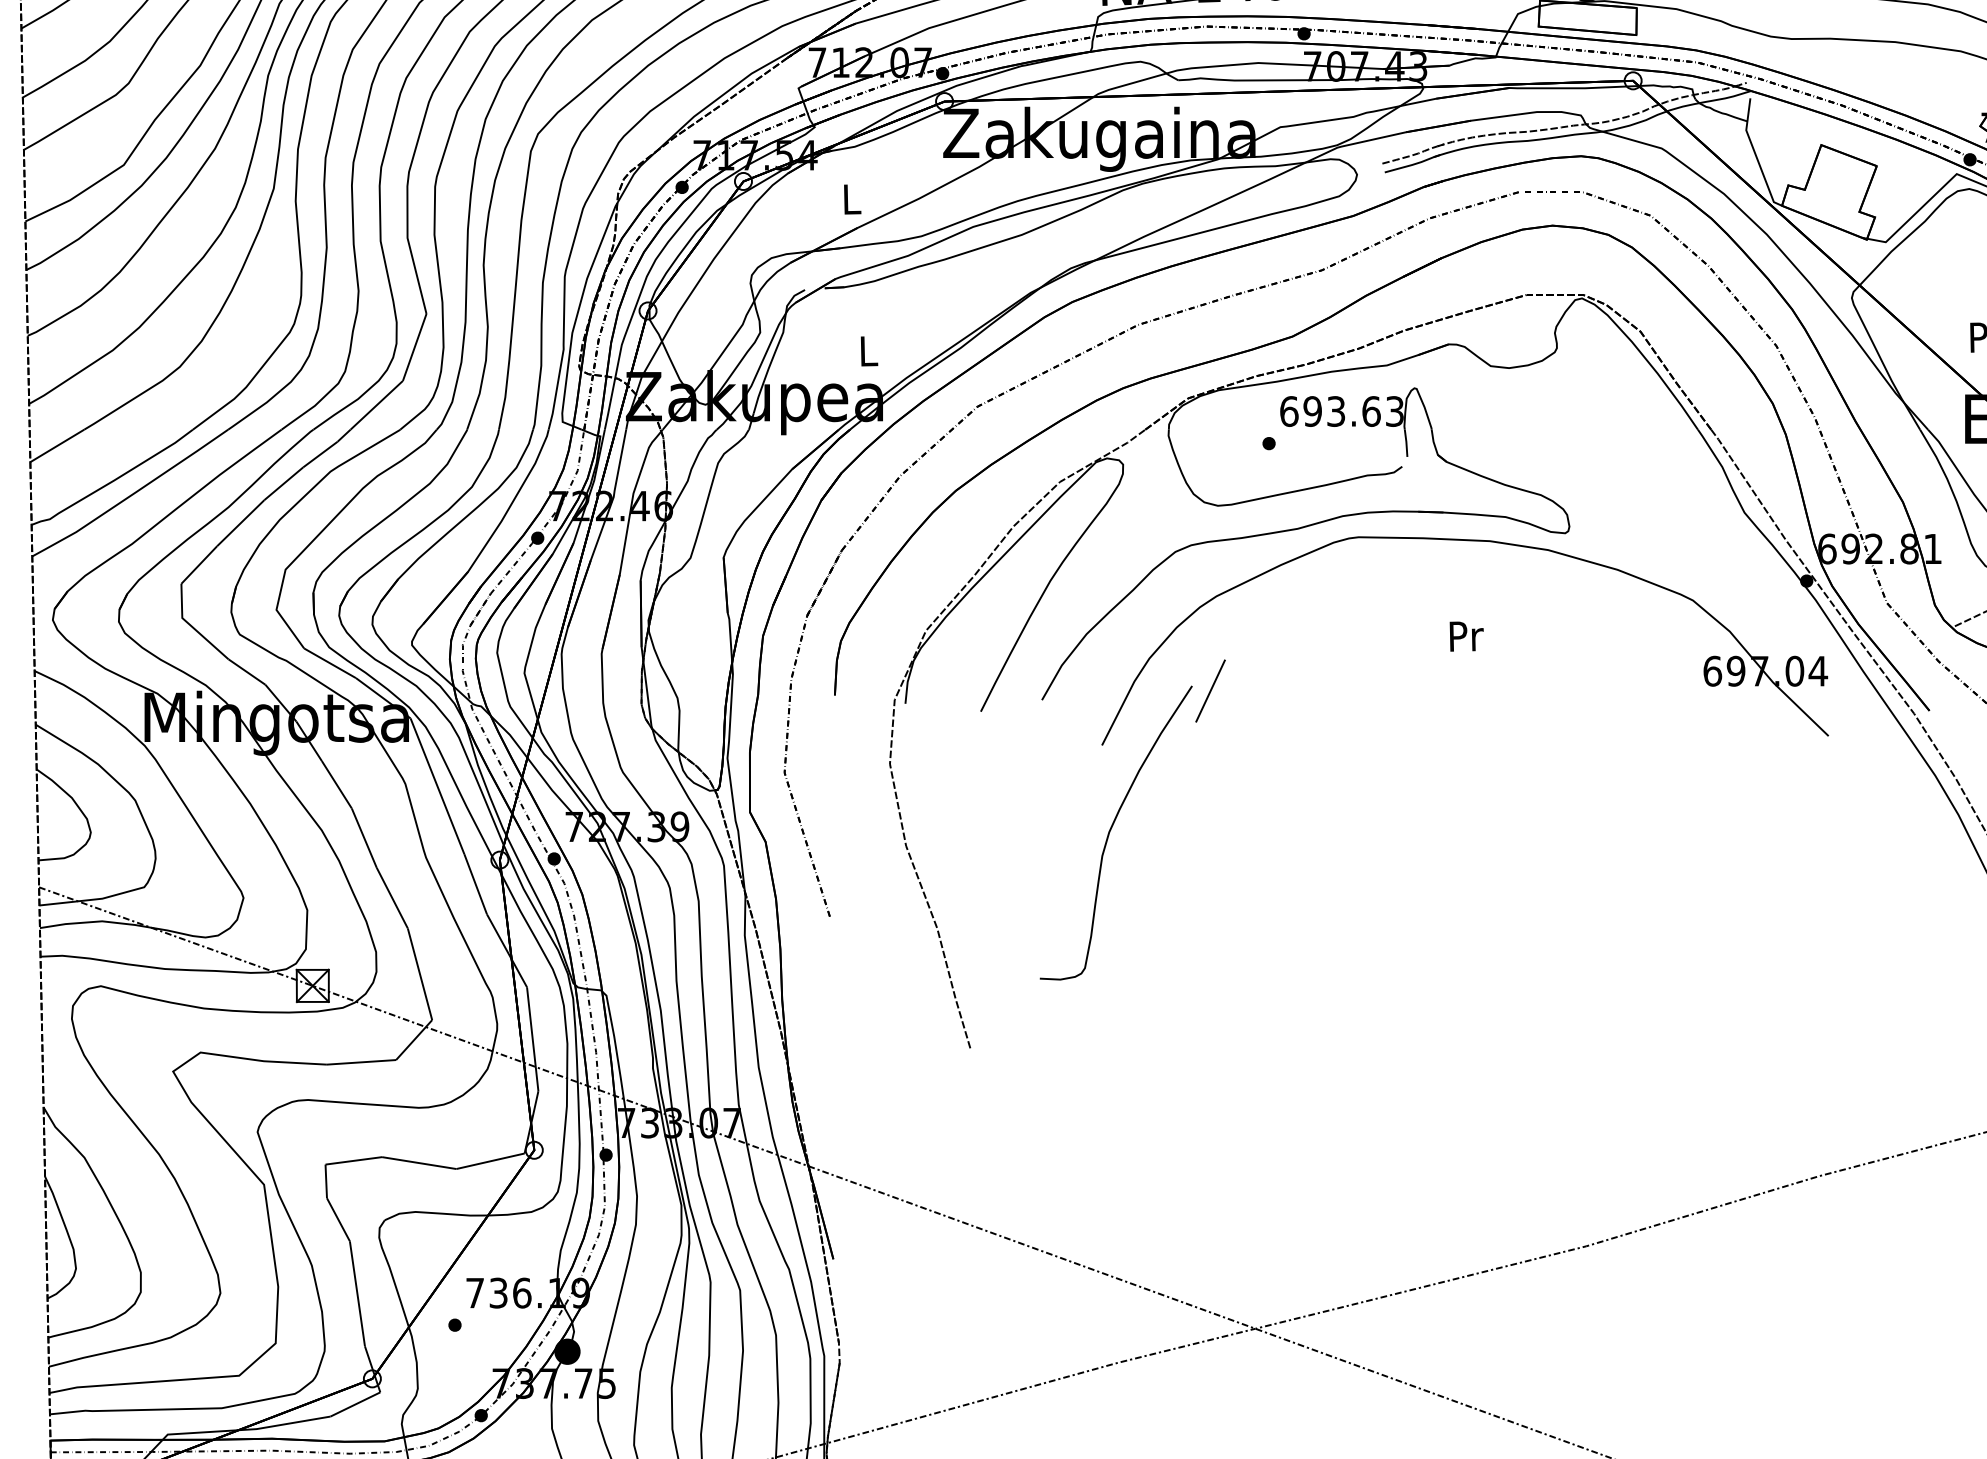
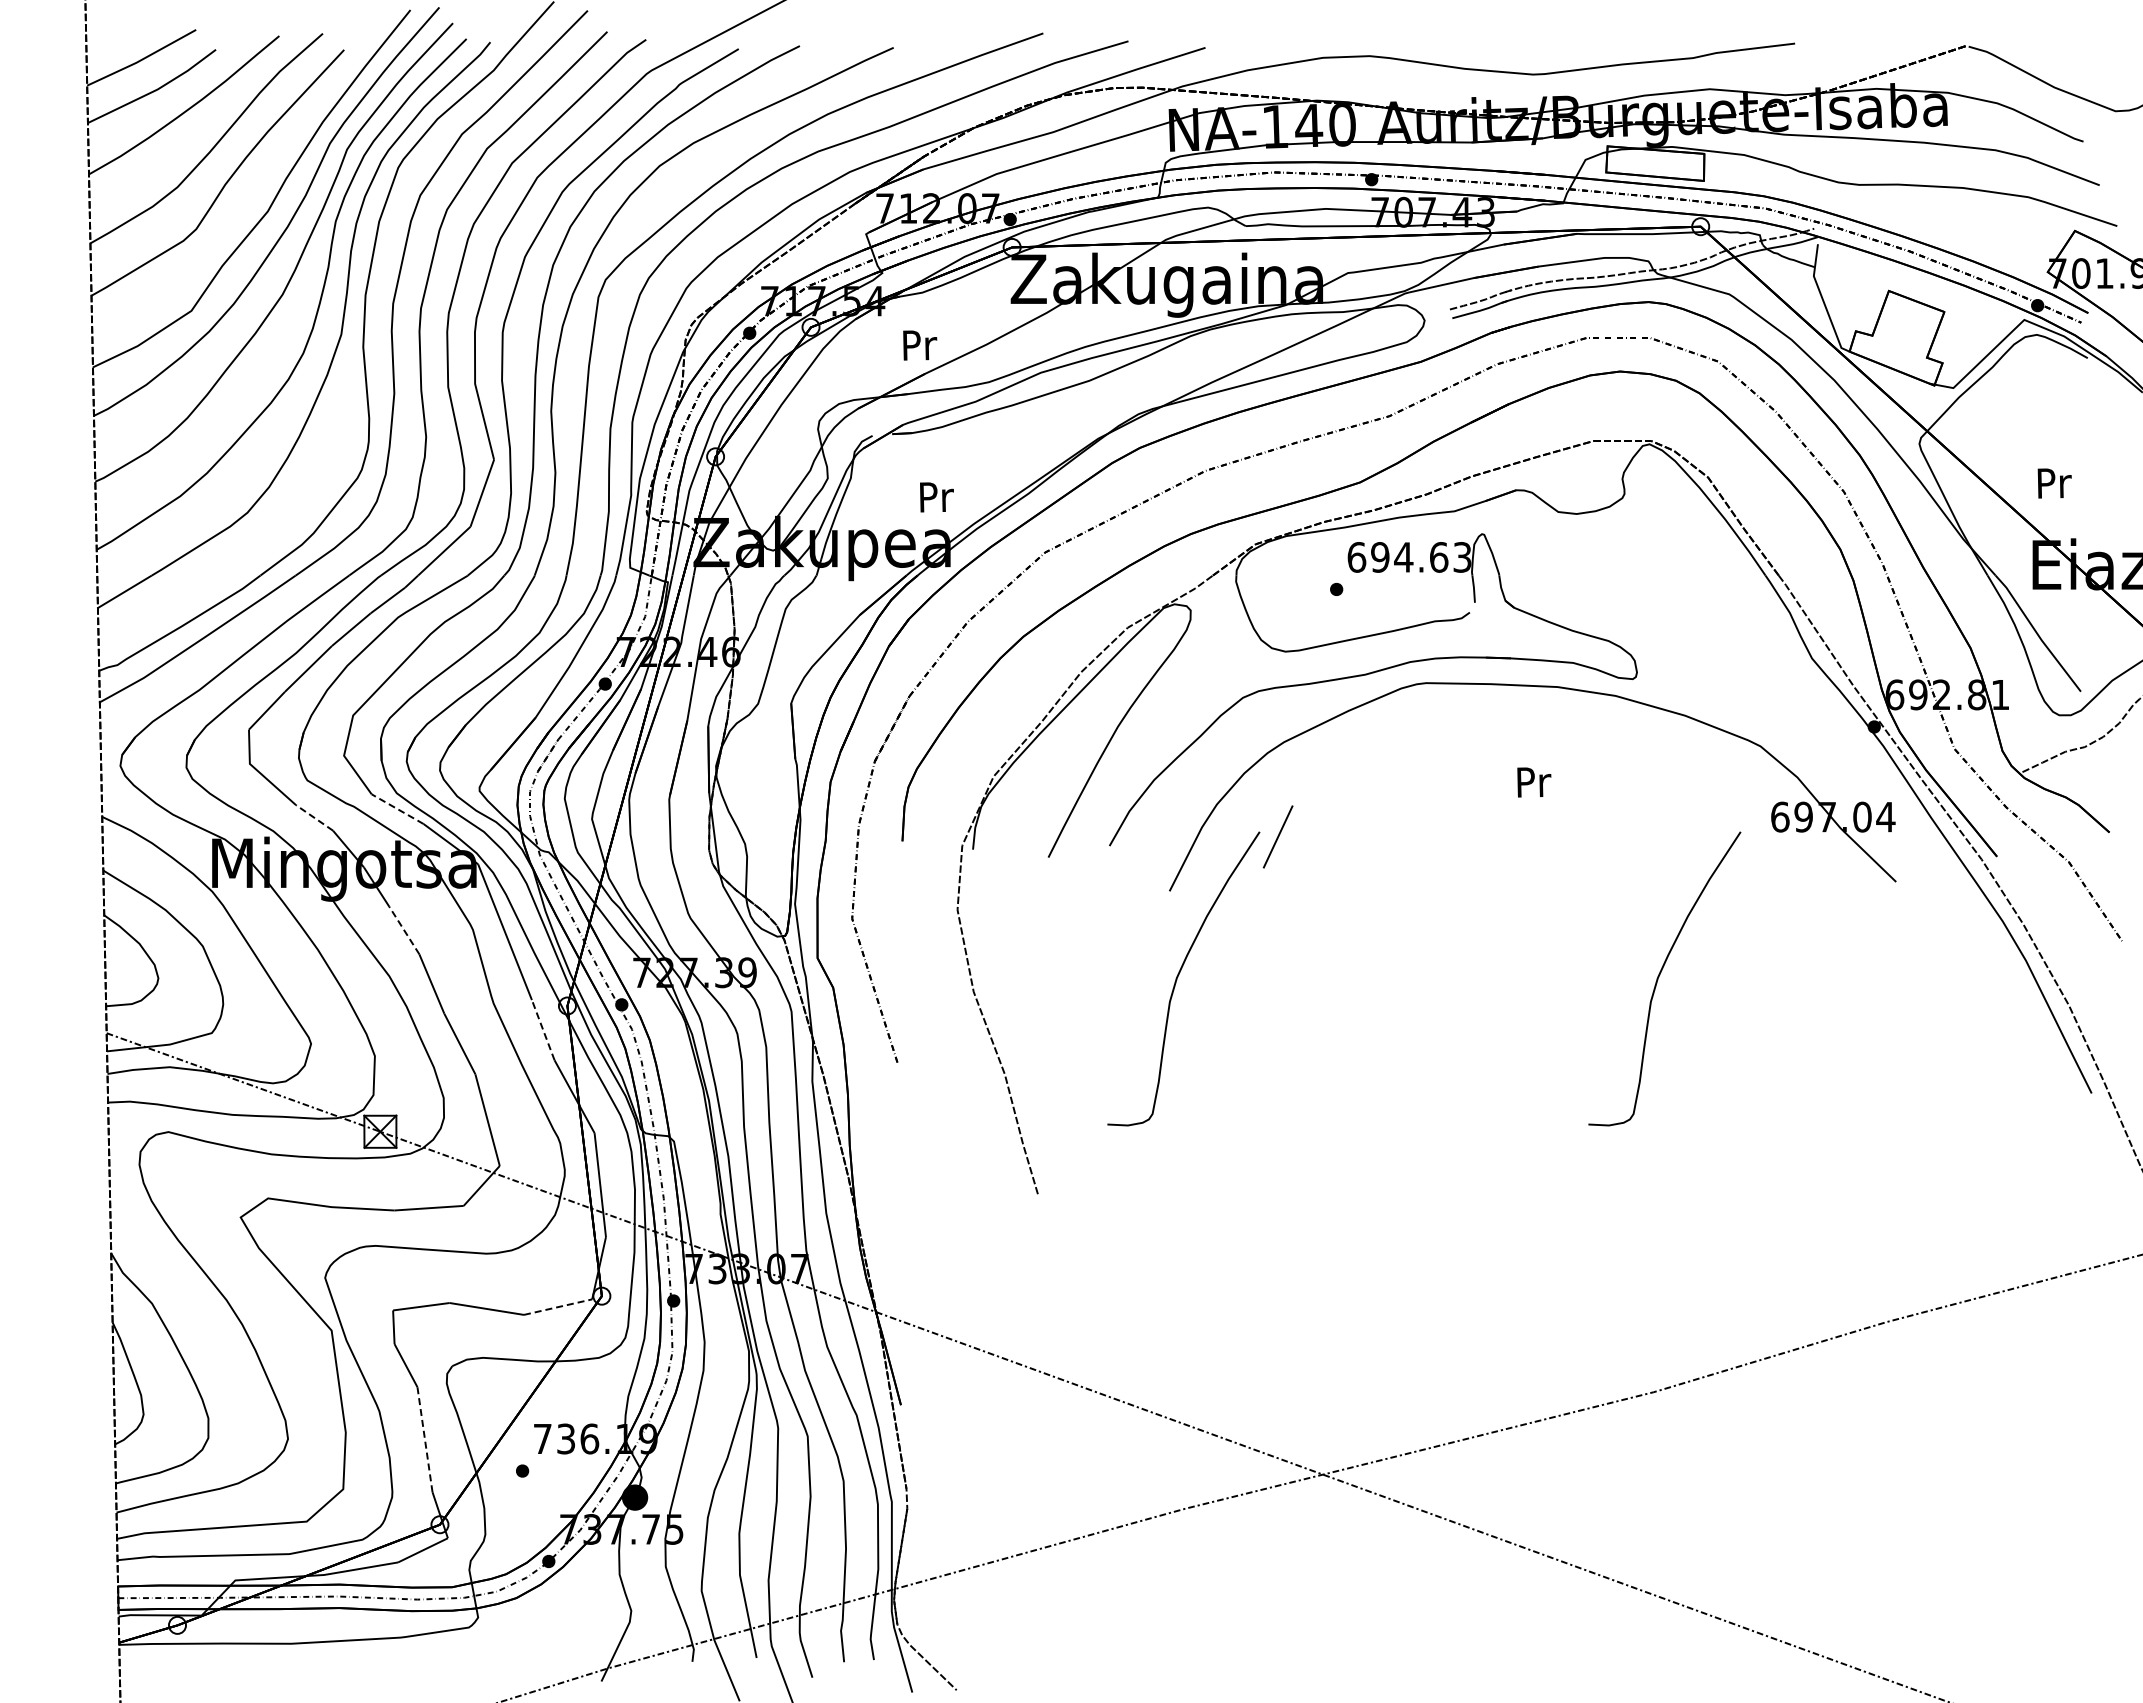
text: (852, 199) -> (920, 345), L -> Pr
text: (868, 351) -> (936, 497), L -> Pr
text: (1335, 411) -> (1403, 557), 693.63 -> 694.63
line: (329, 663) -> (397, 809), solid -> dashed
line: (246, 671) -> (314, 817), solid -> dashed
line: (336, 784) -> (404, 930), solid -> dashed
curve: (1591, 831) -> (1659, 977), added
line: (475, 883) -> (543, 1029), solid -> dashed
line: (490, 1161) -> (558, 1307), solid -> dashed
line: (356, 1293) -> (424, 1439), solid -> dashed

